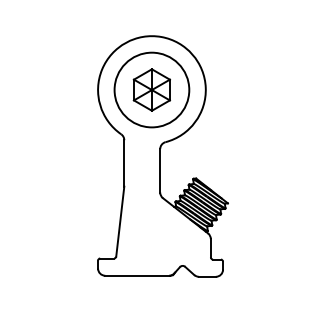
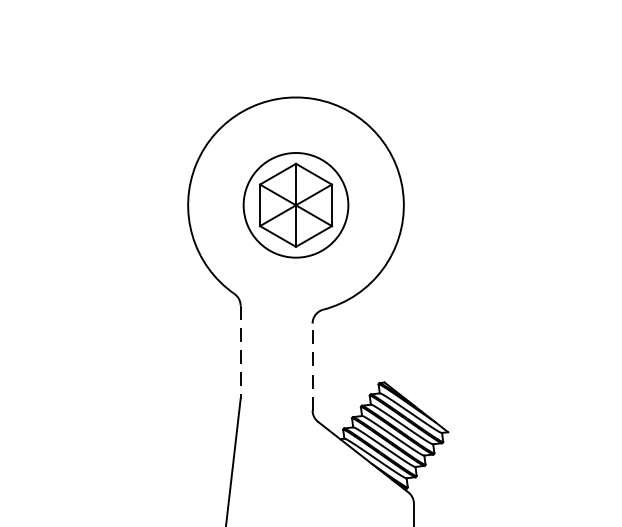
circle: (151, 89) -> (295, 204), size x0.7
line: (124, 163) -> (241, 352), solid -> dashed
line: (160, 170) -> (313, 366), solid -> dashed

